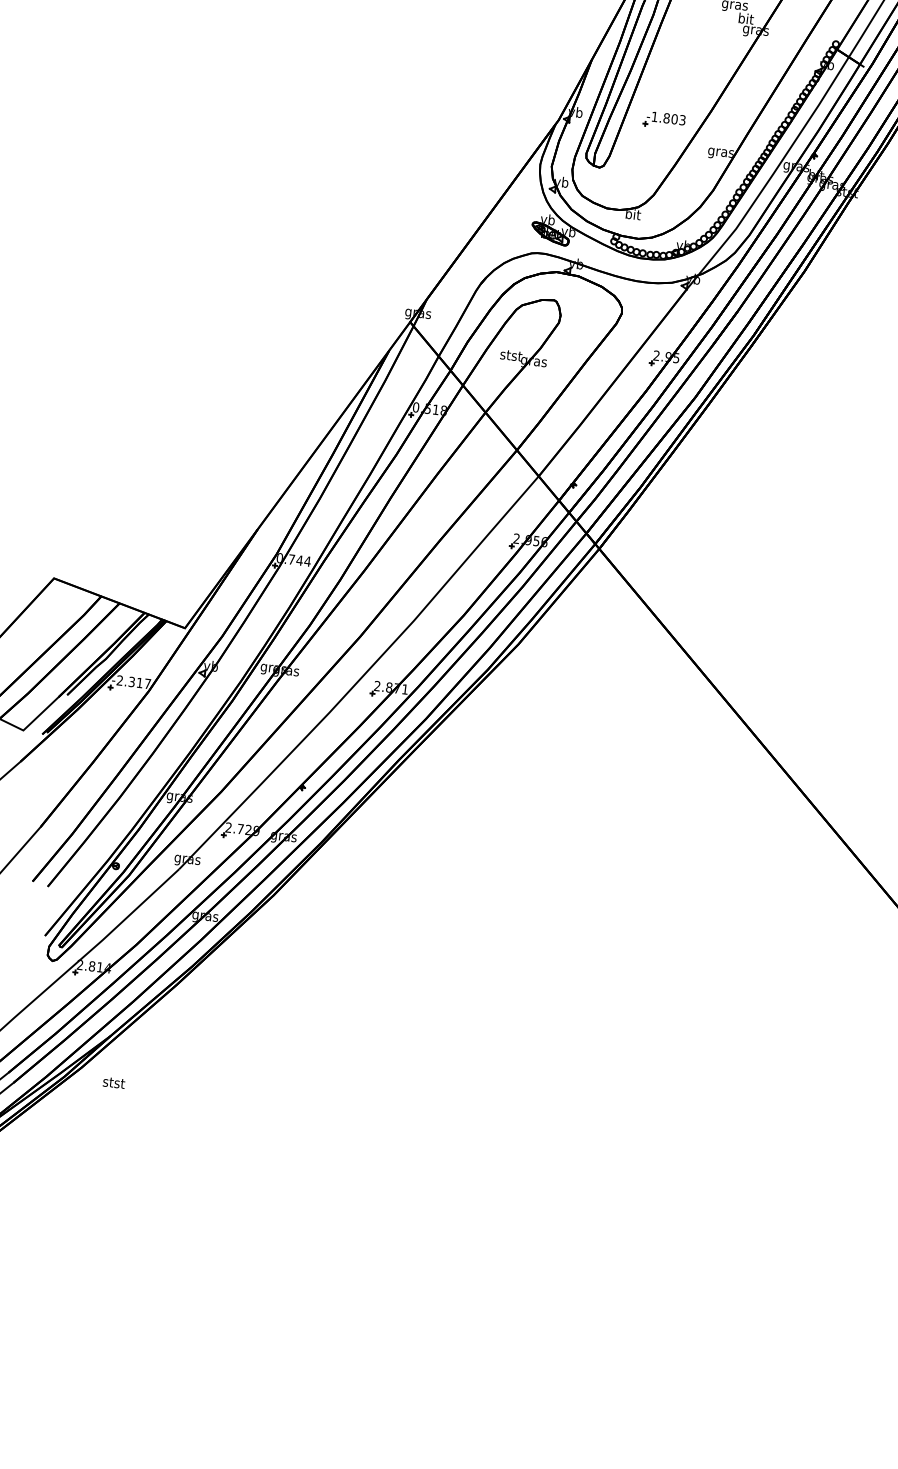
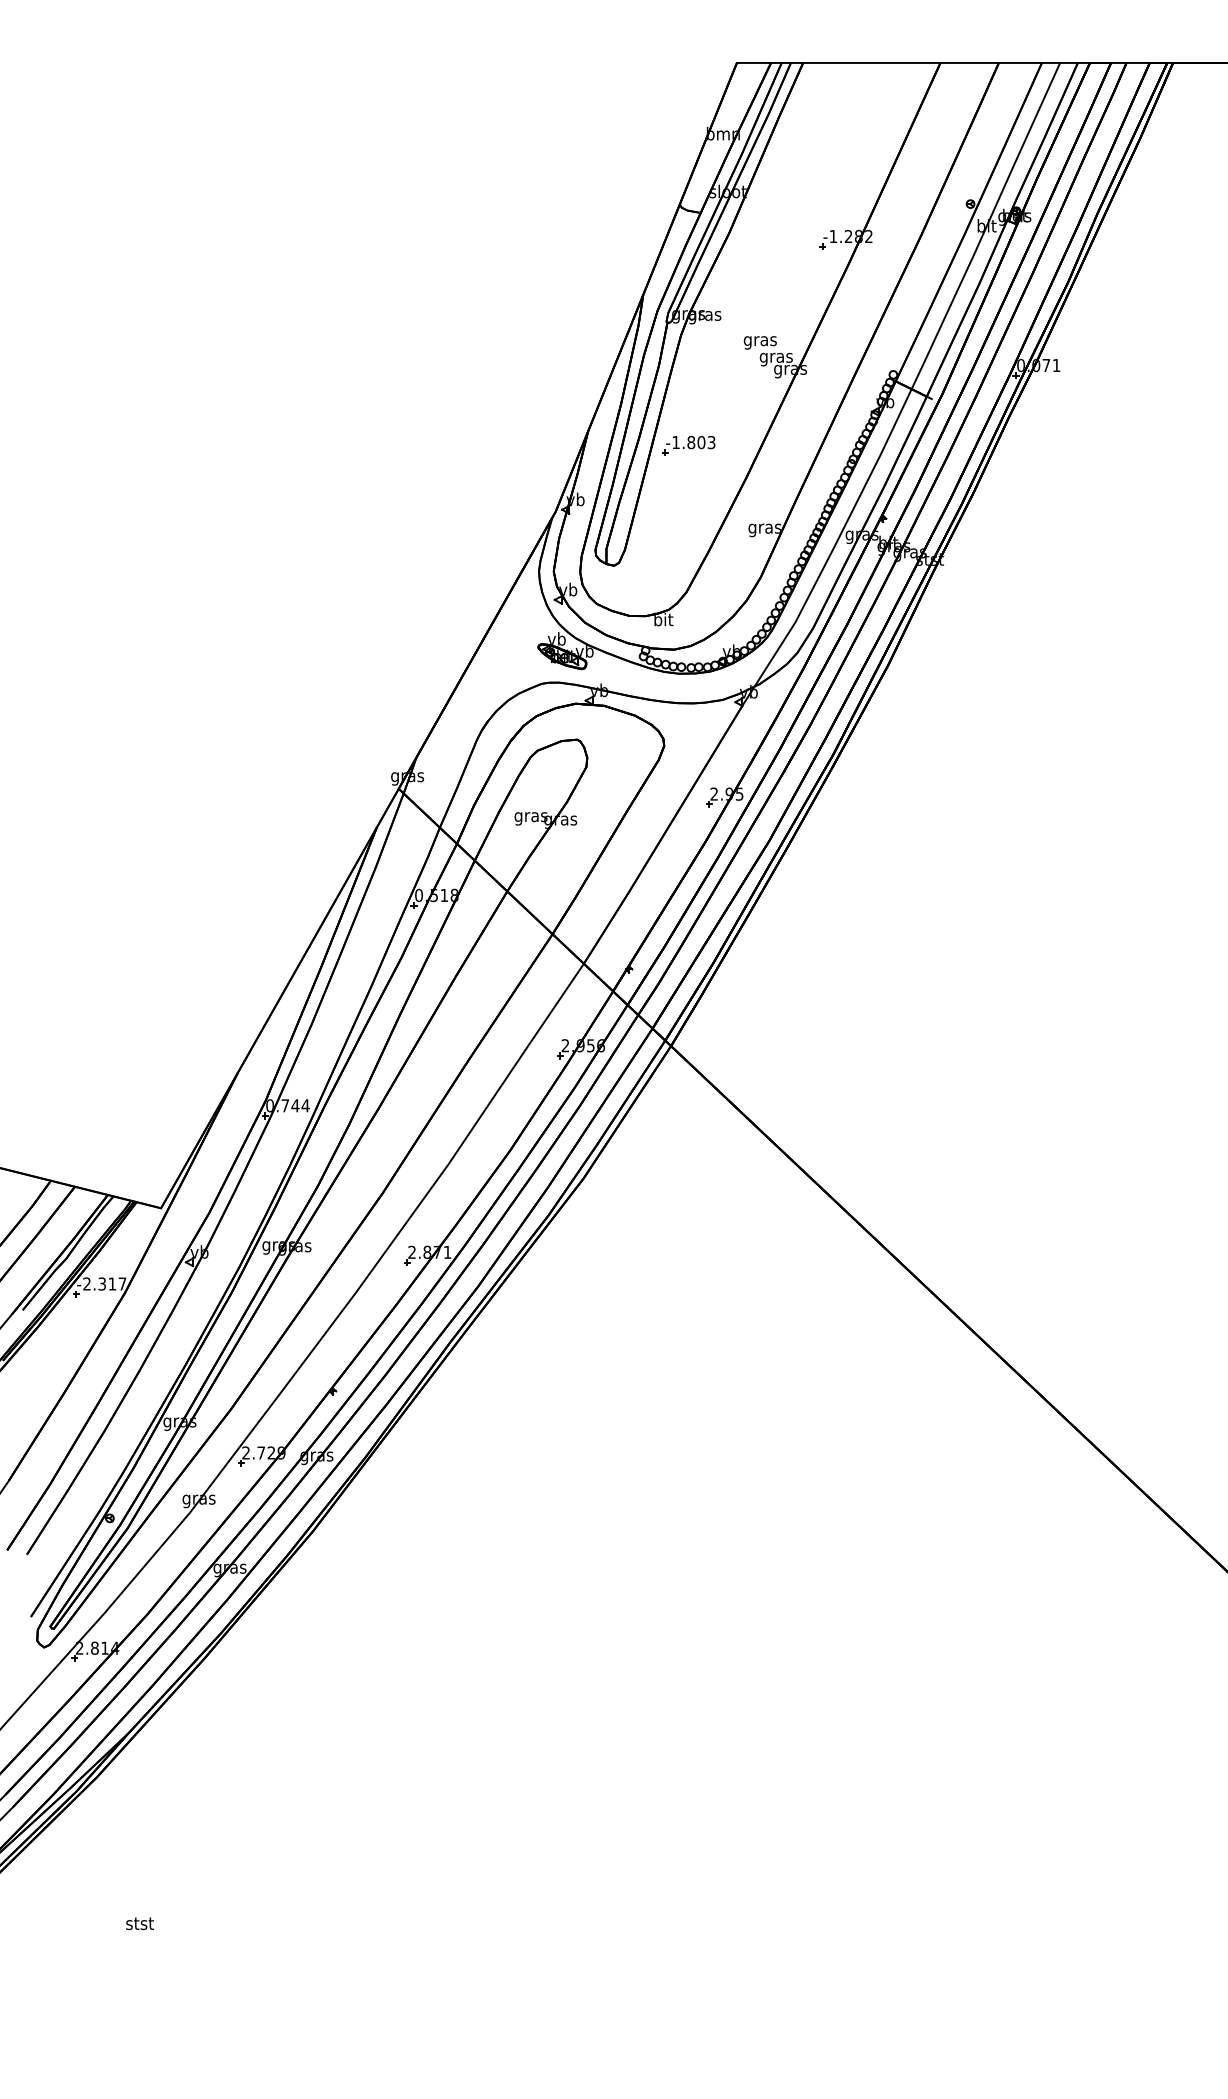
text: (745, 19) -> (775, 357), bit -> gras
part: (664, 120) -> (688, 445), moved
text: (510, 356) -> (530, 817), stst -> gras
text: (113, 1082) -> (139, 1923), moved

